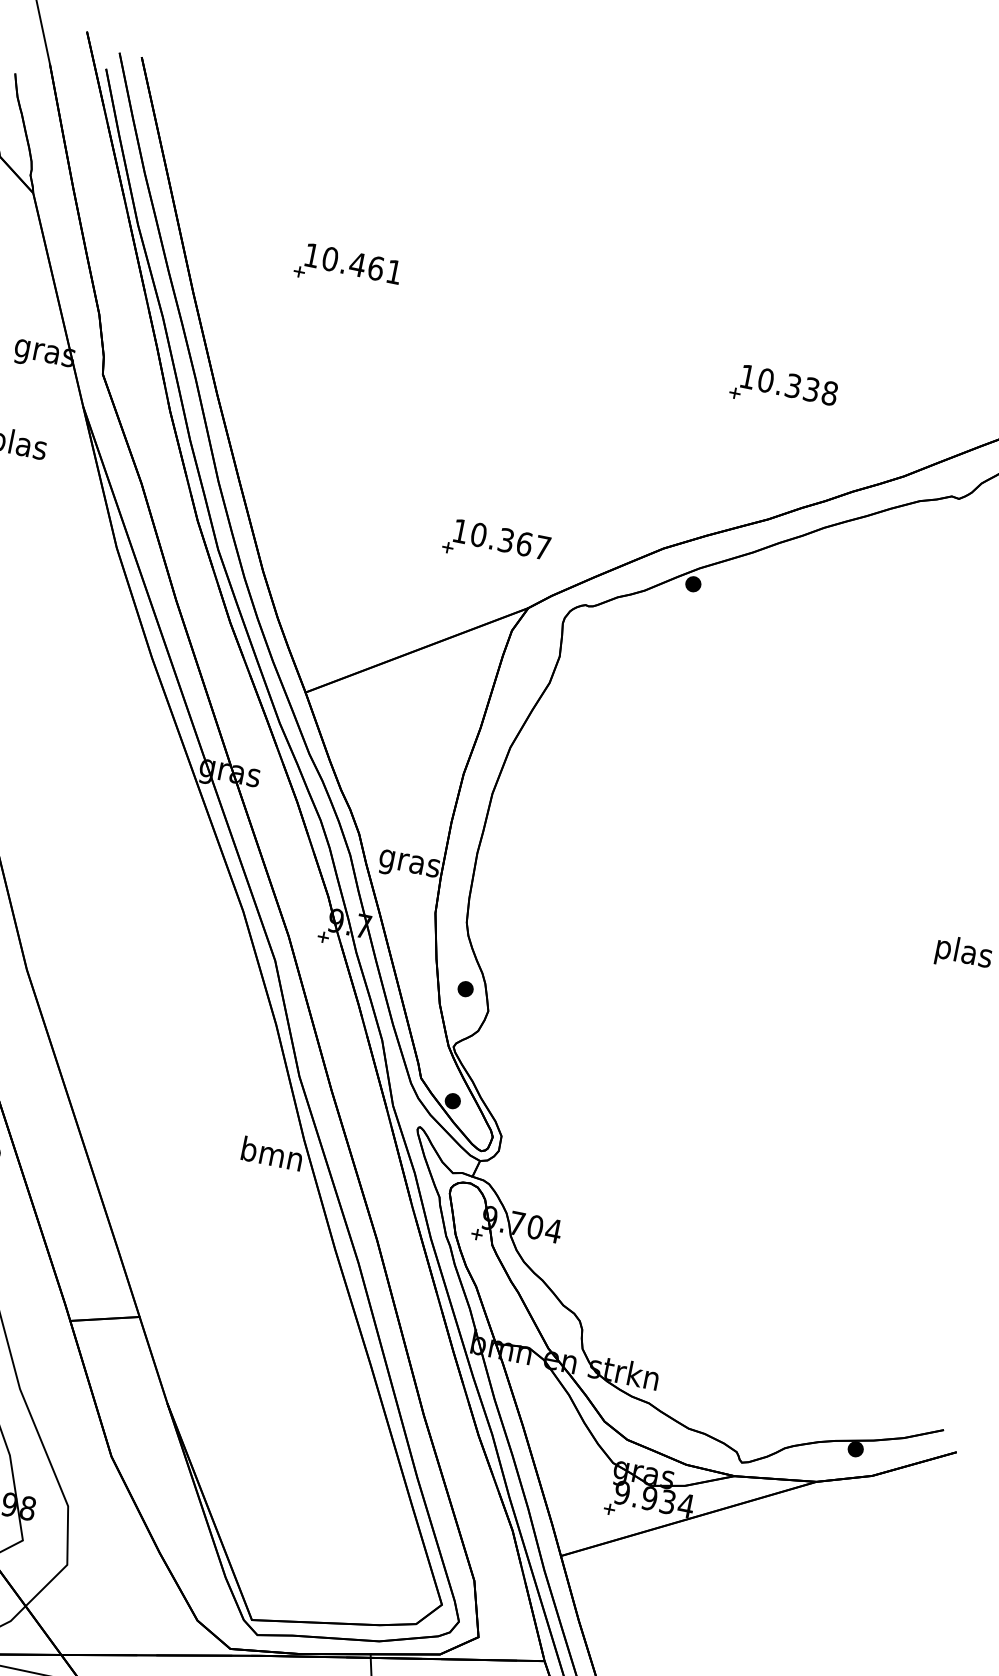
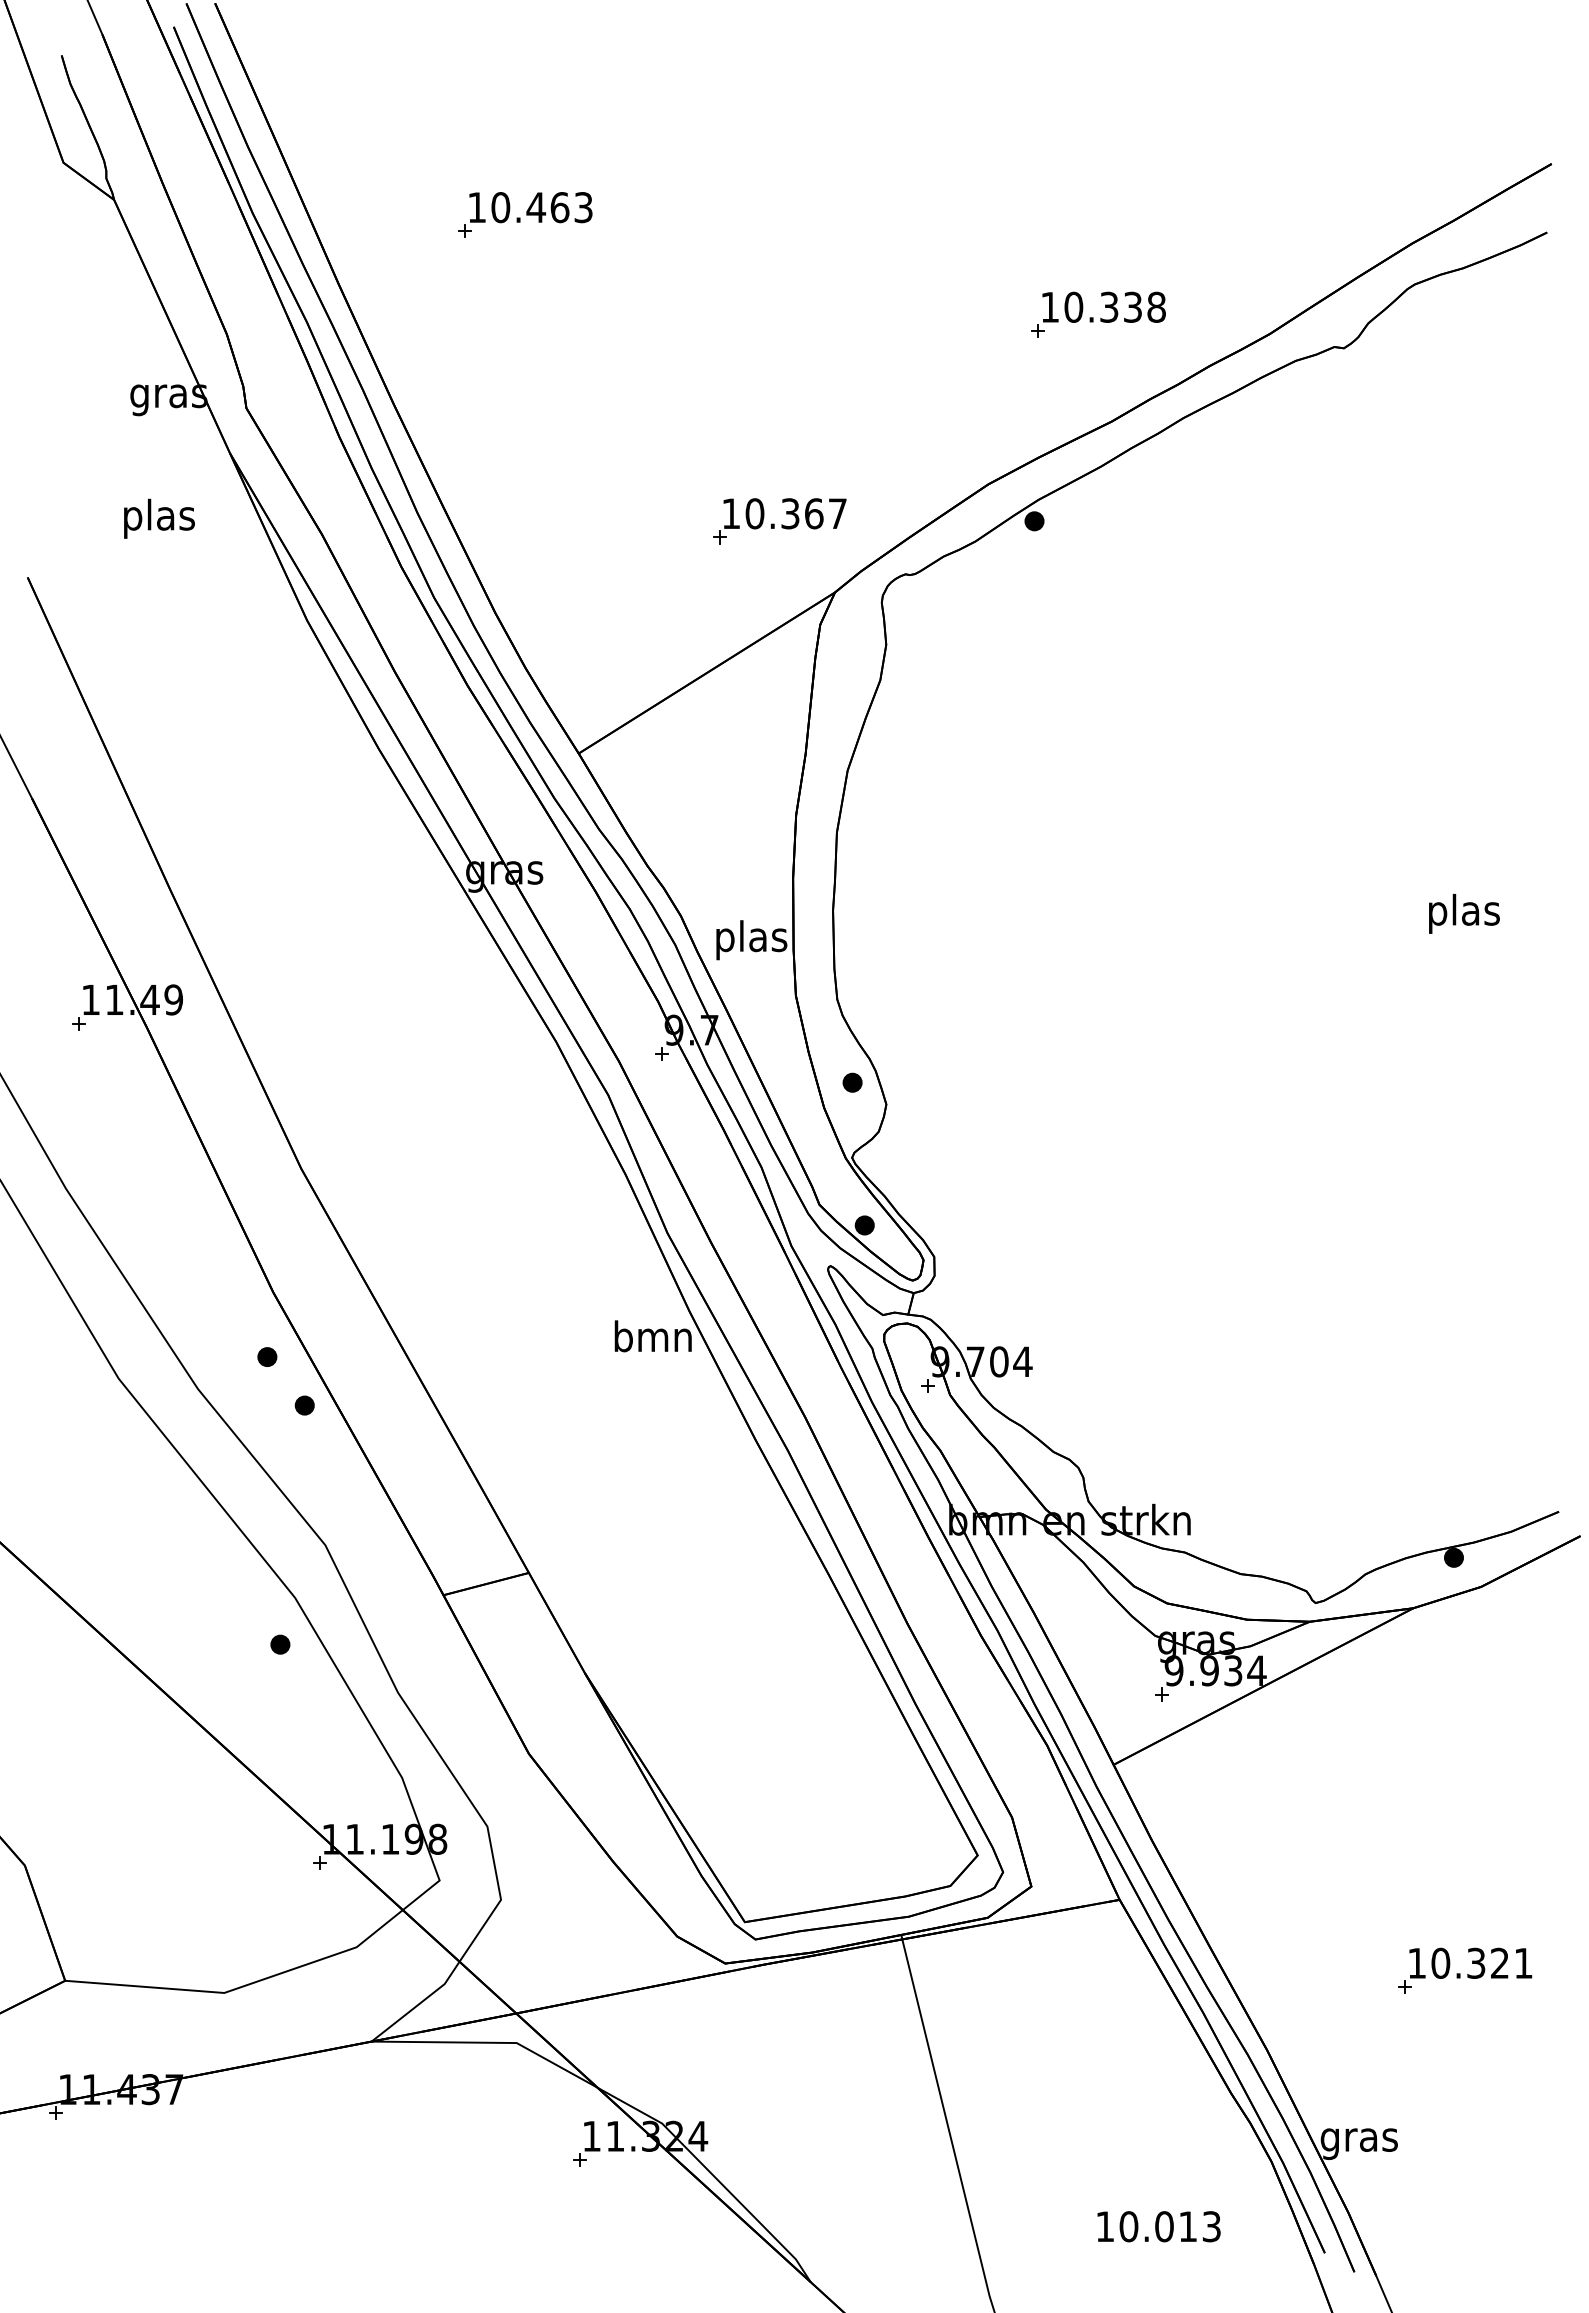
text: (394, 271) -> (583, 207), 10.461 -> 10.463
part: (783, 389) -> (1098, 314), moved
text: (409, 863) -> (750, 940), gras -> plas

